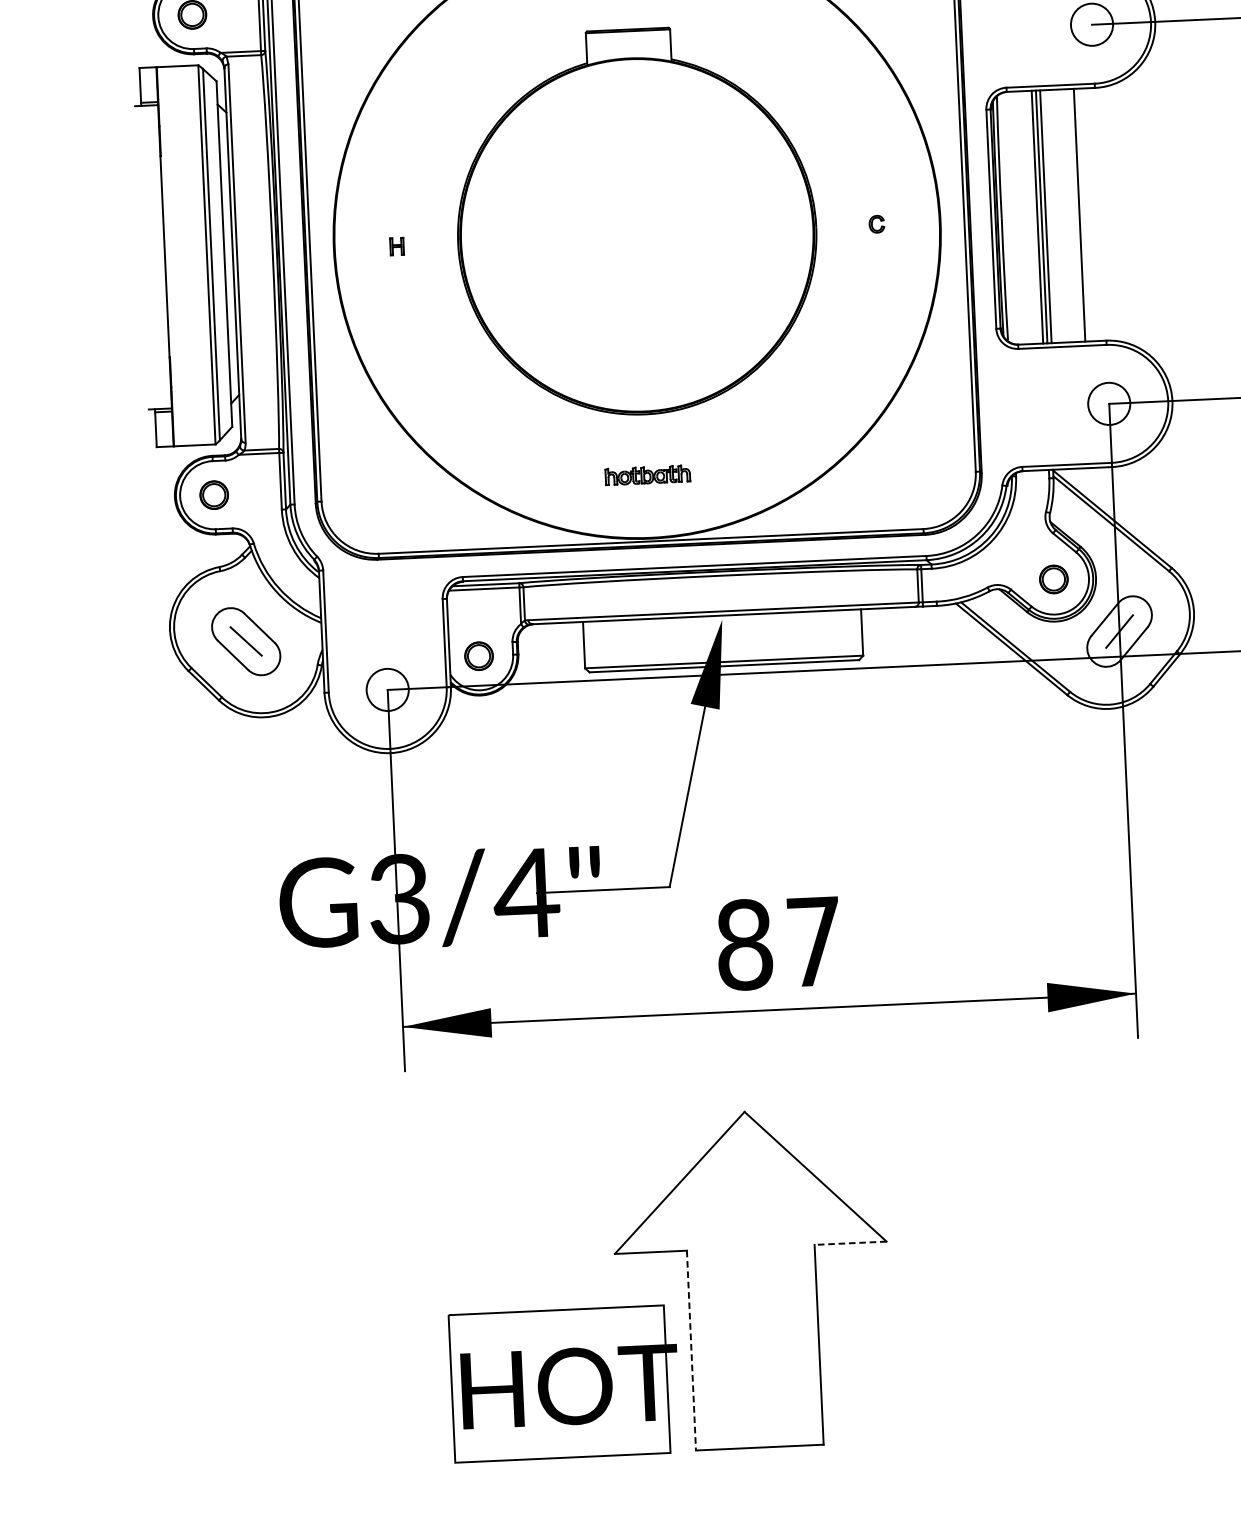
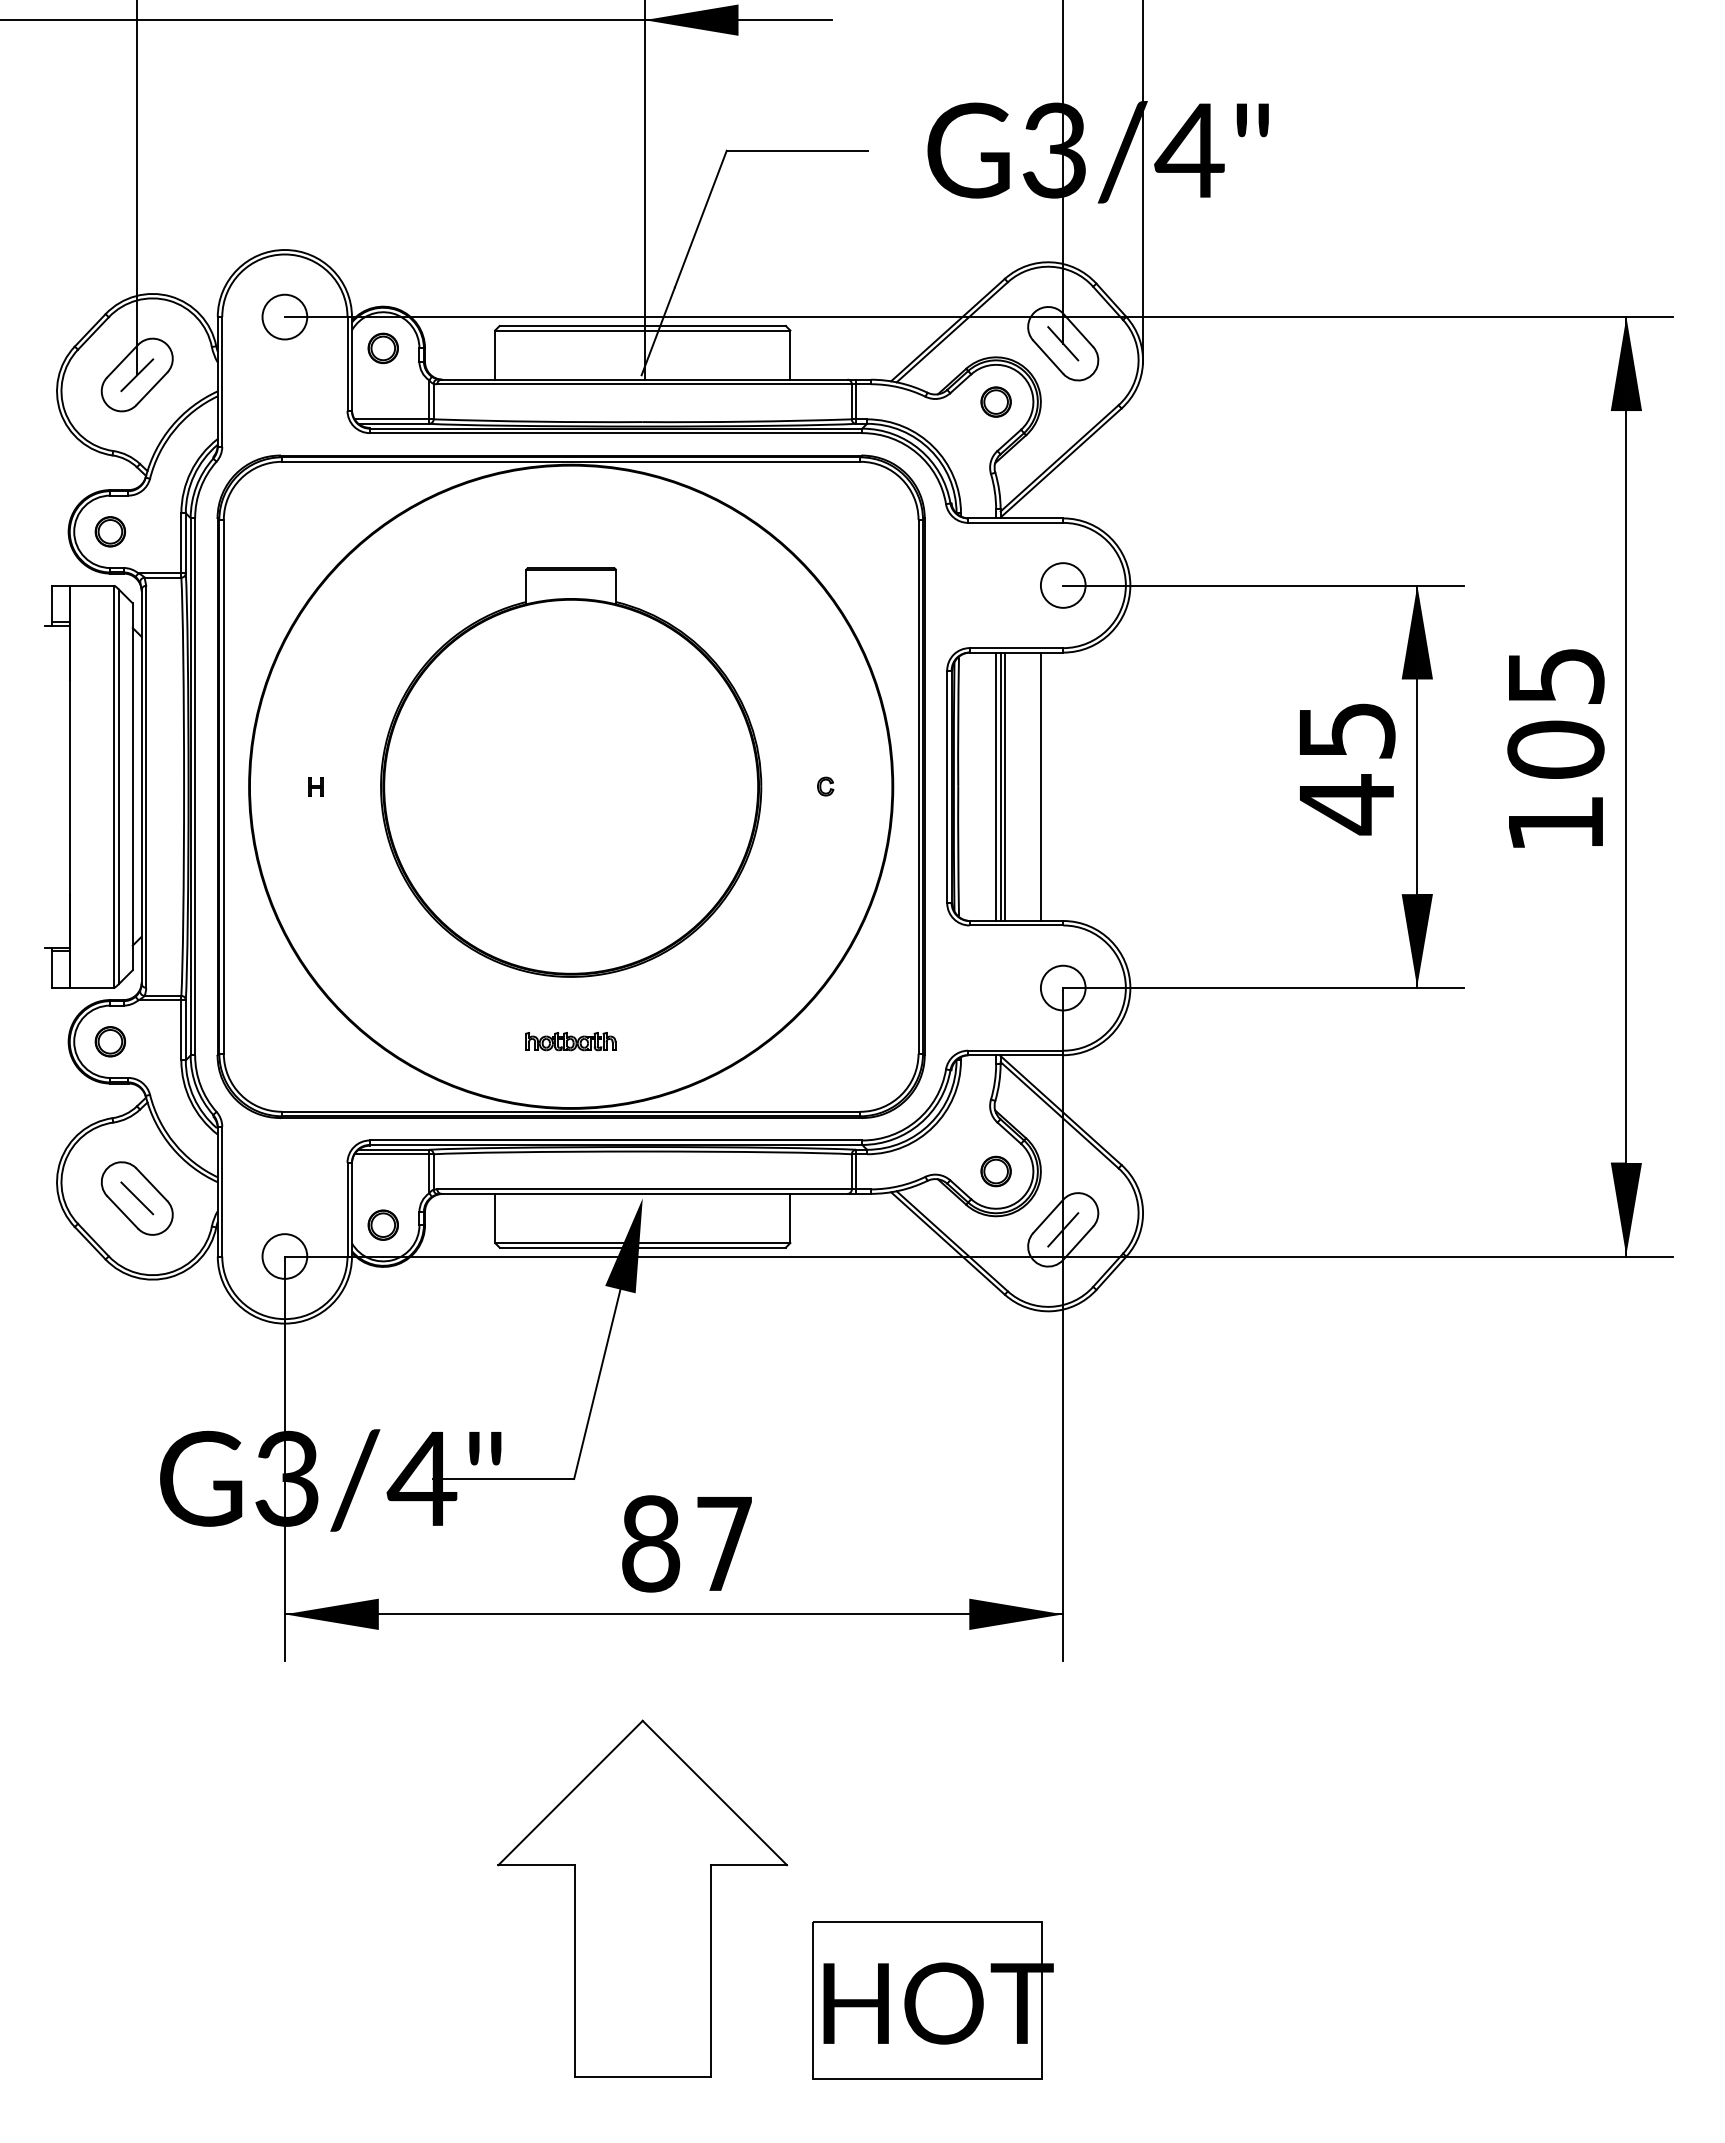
line: (850, 1243) -> (748, 1865), dashed -> solid
line: (691, 1350) -> (574, 1971), dashed -> solid
part: (564, 1384) -> (932, 2000), moved

